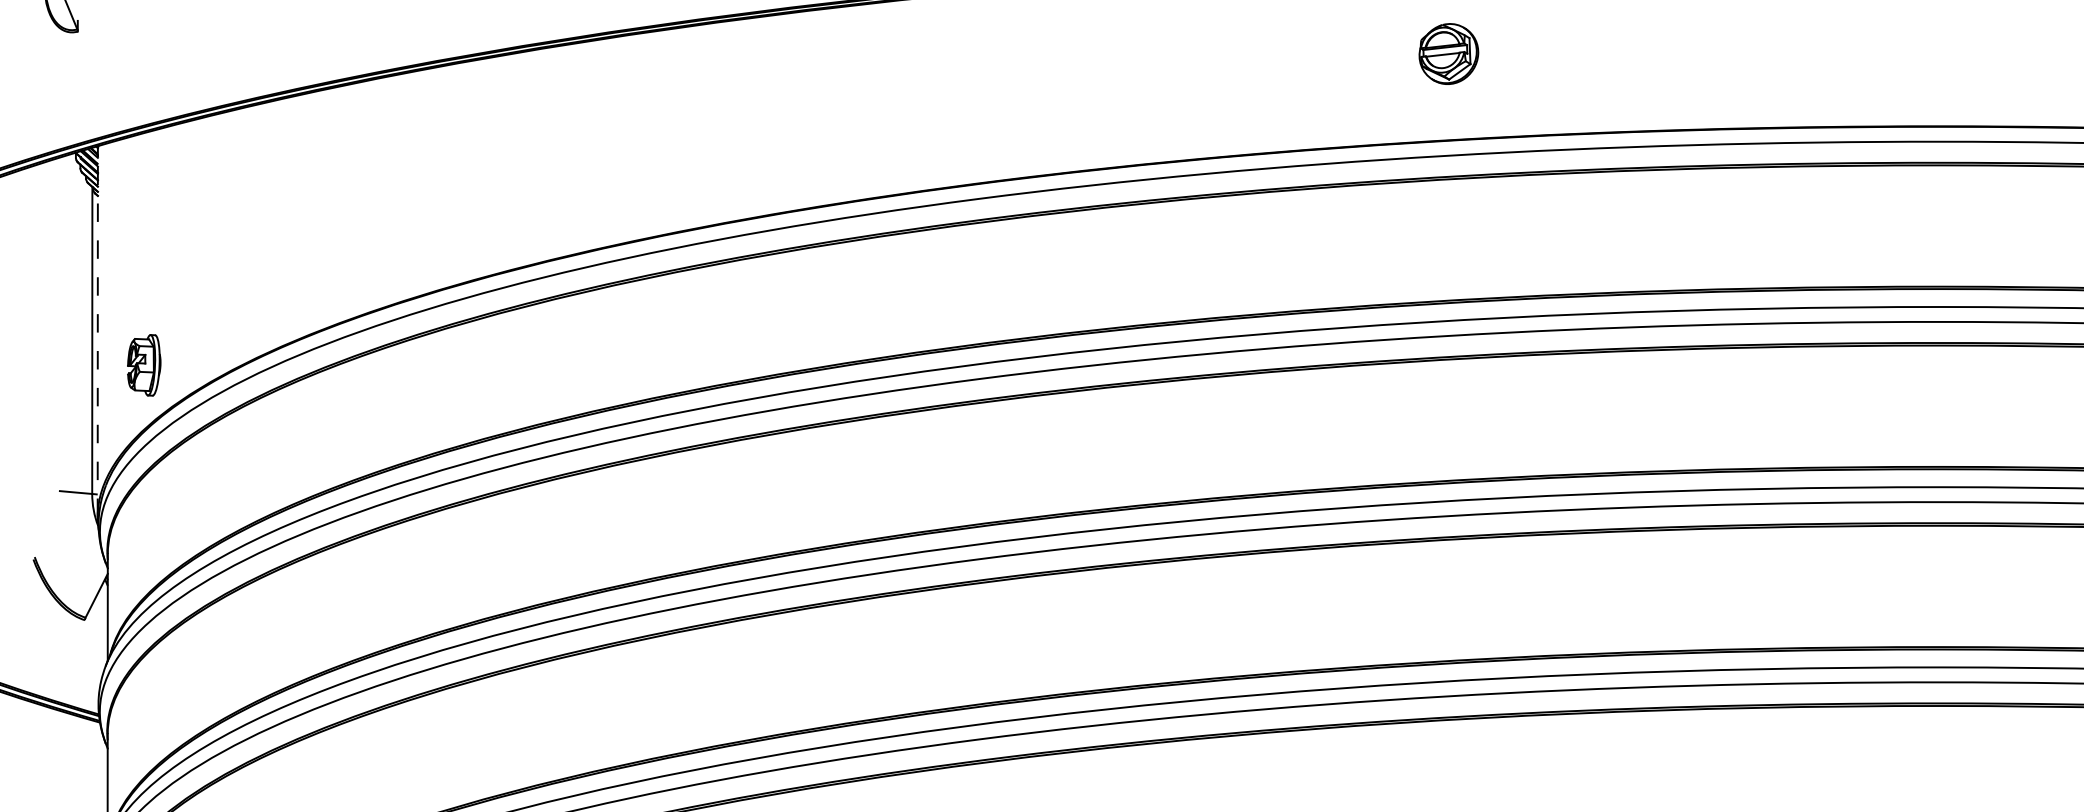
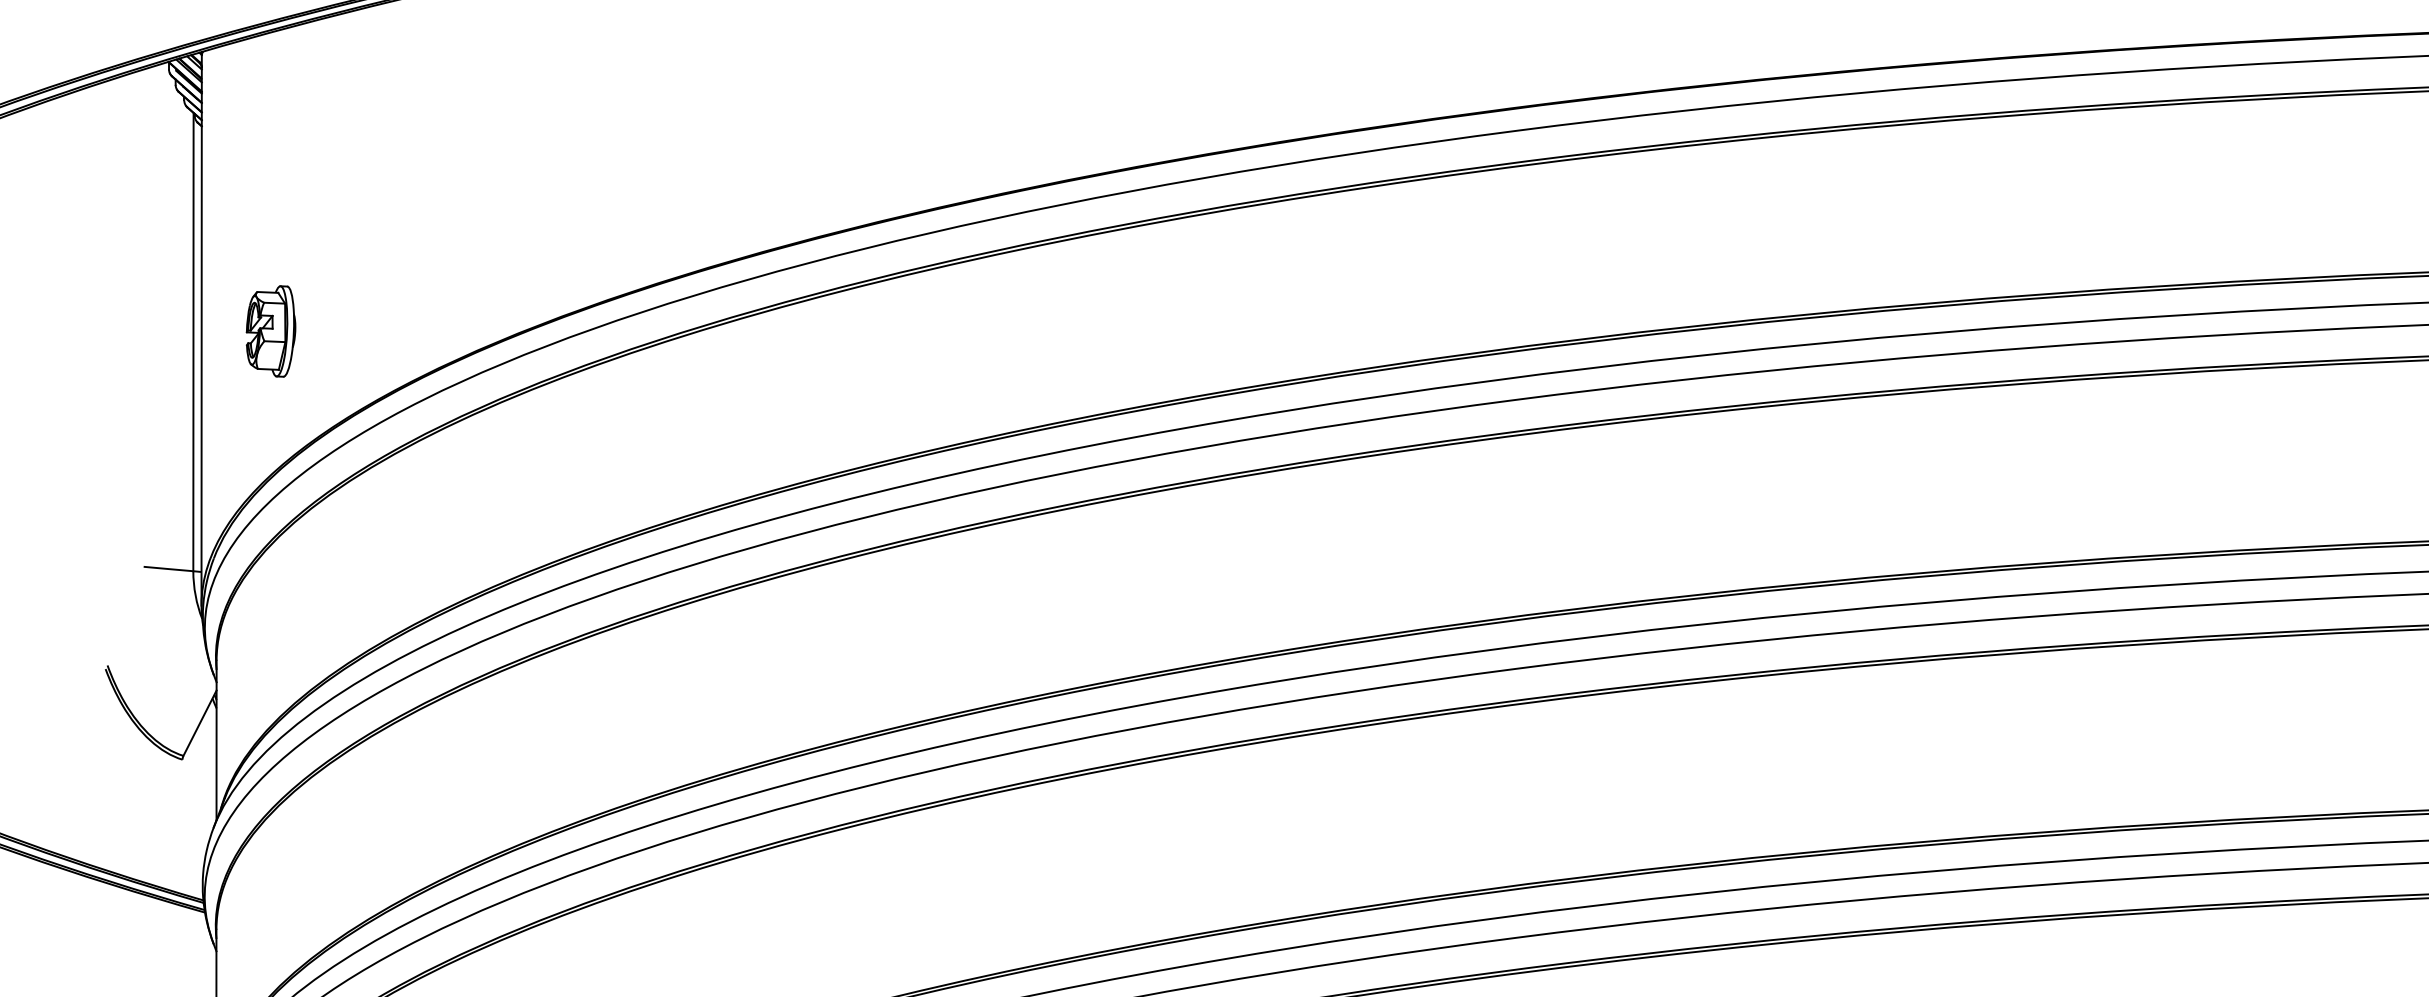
line: (97, 336) -> (201, 336), dashed -> solid
part: (144, 365) -> (271, 331), moved

